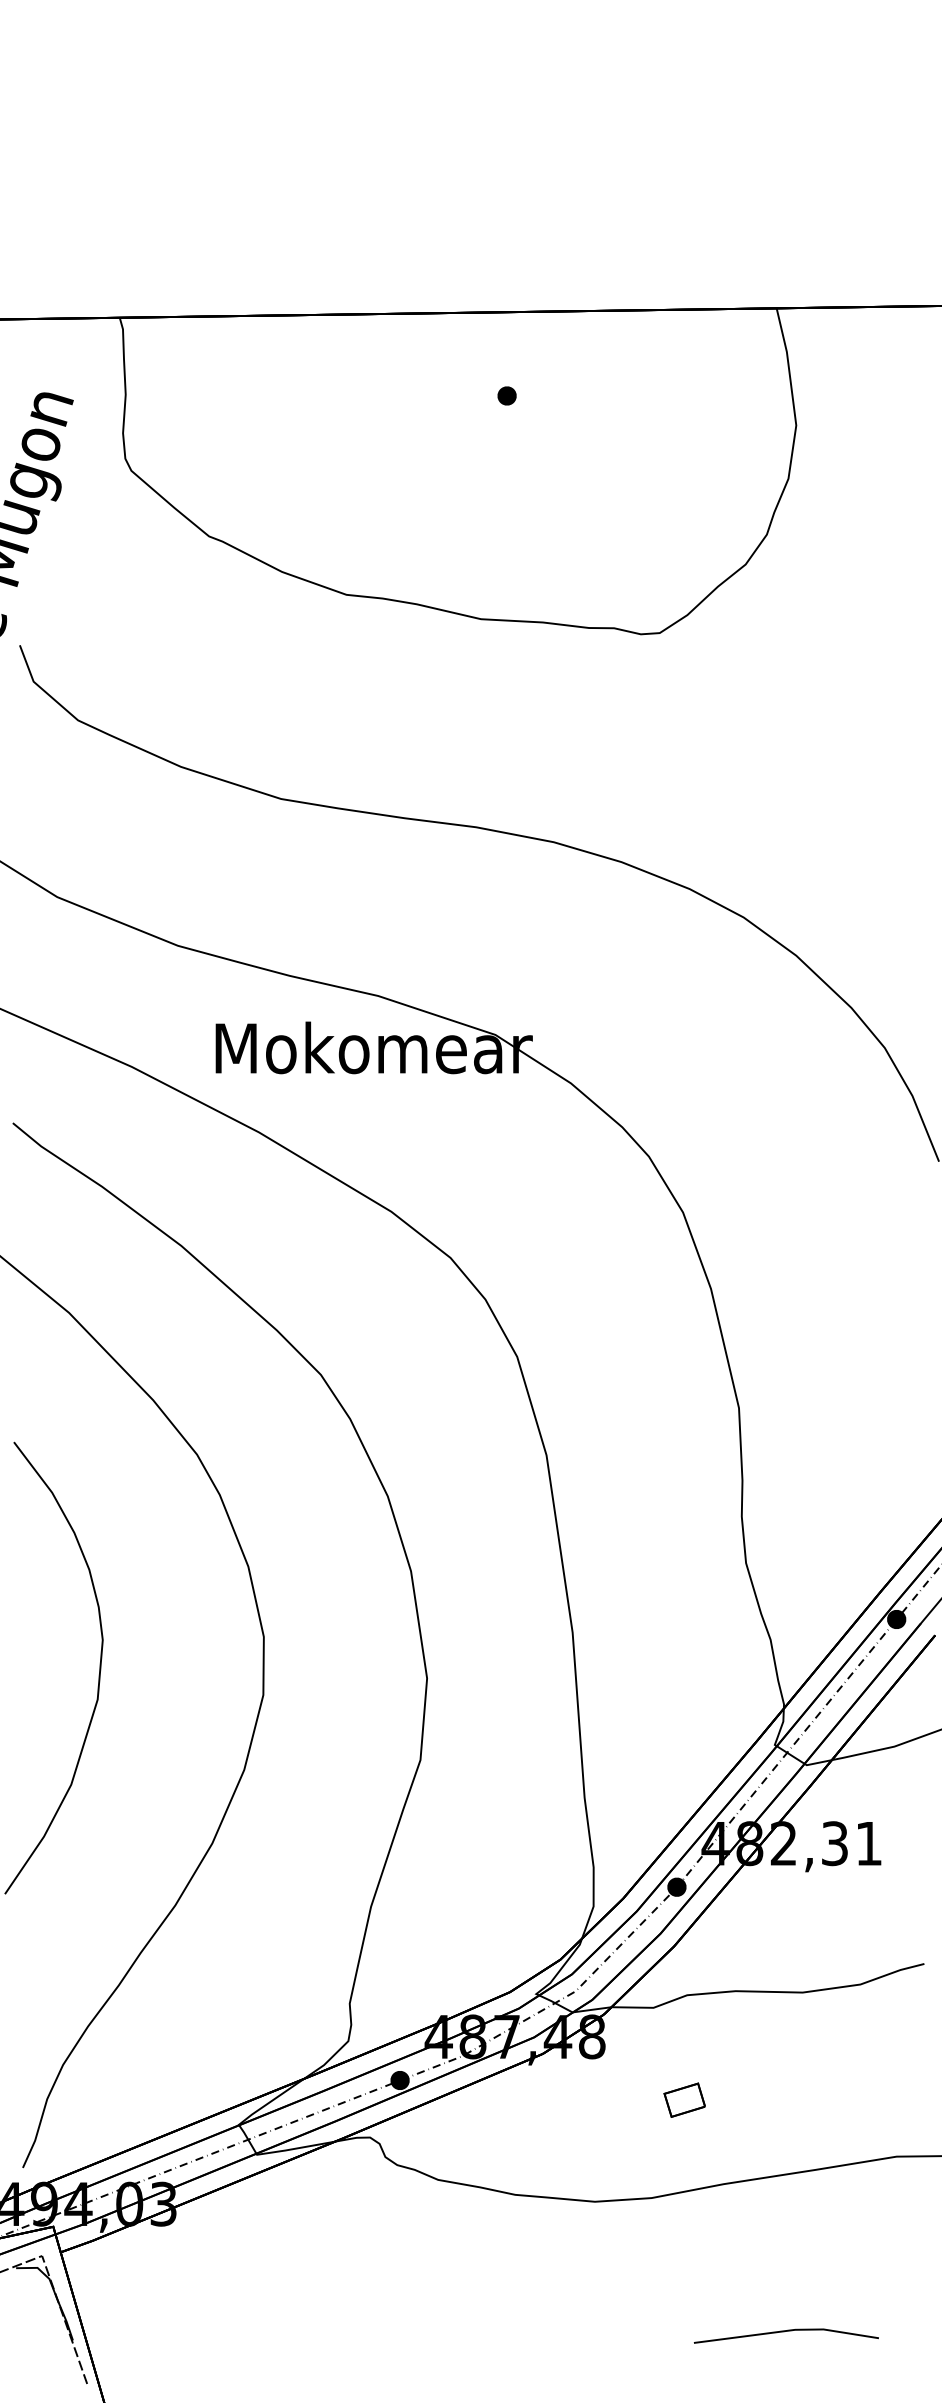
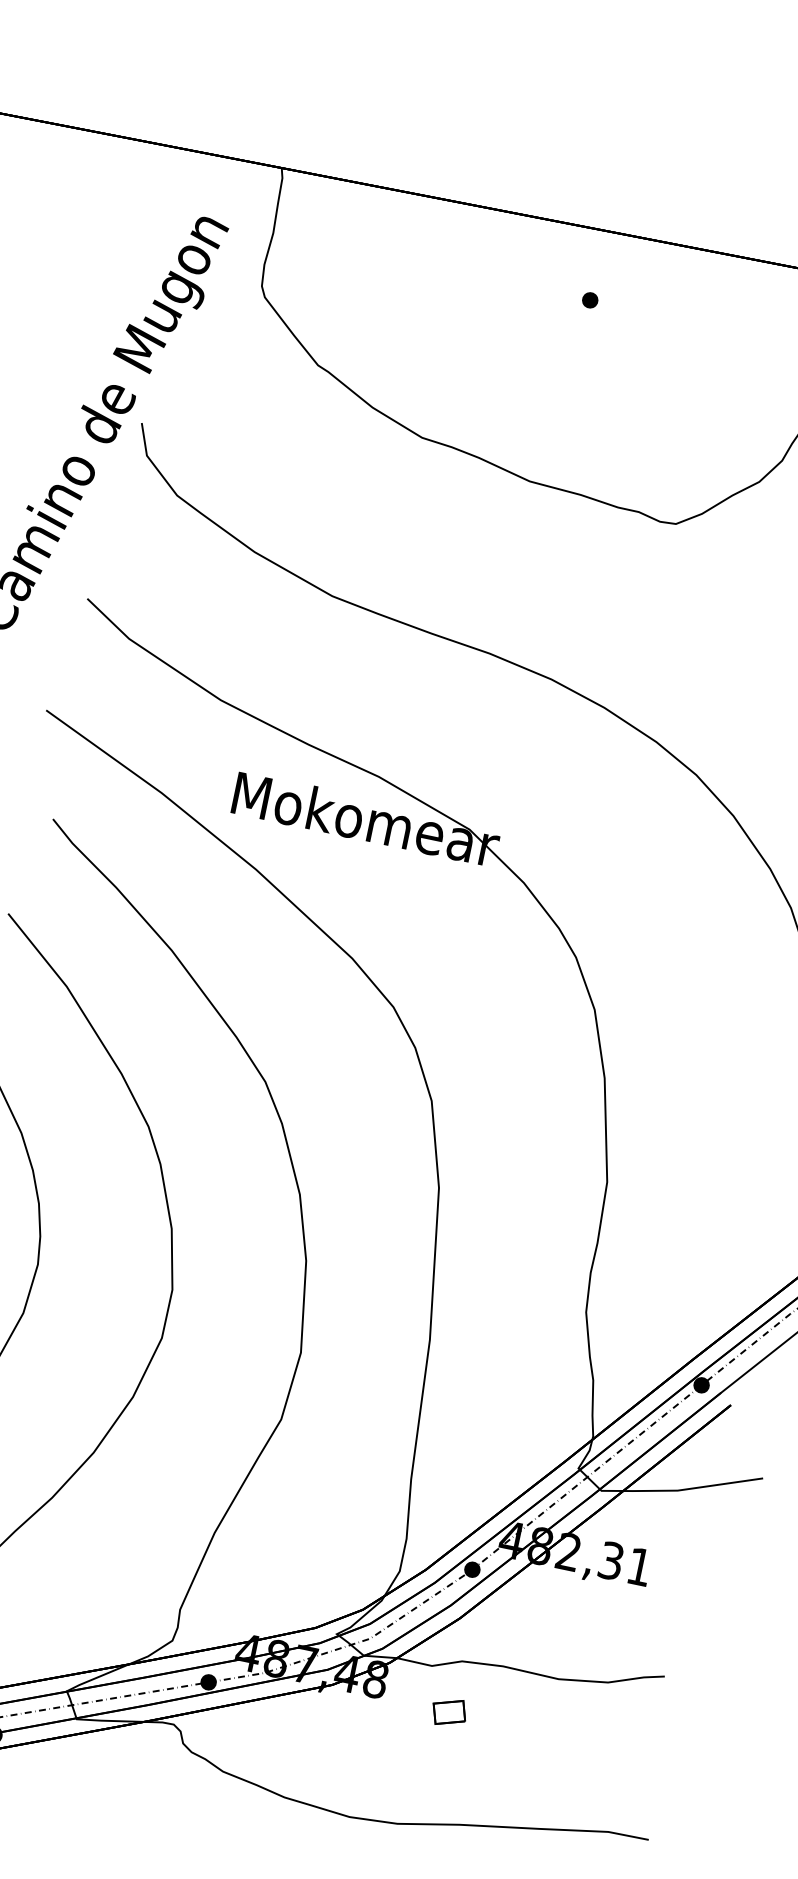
part: (684, 2099) -> (449, 1711), moved

